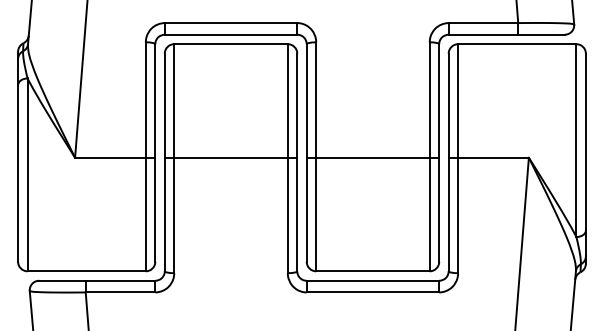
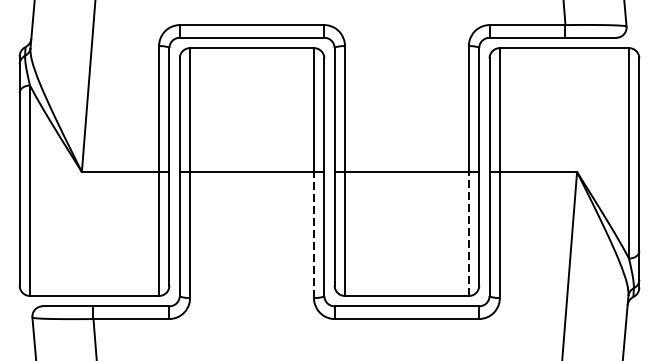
line: (429, 214) -> (468, 233), solid -> dashed
line: (287, 215) -> (313, 235), solid -> dashed

